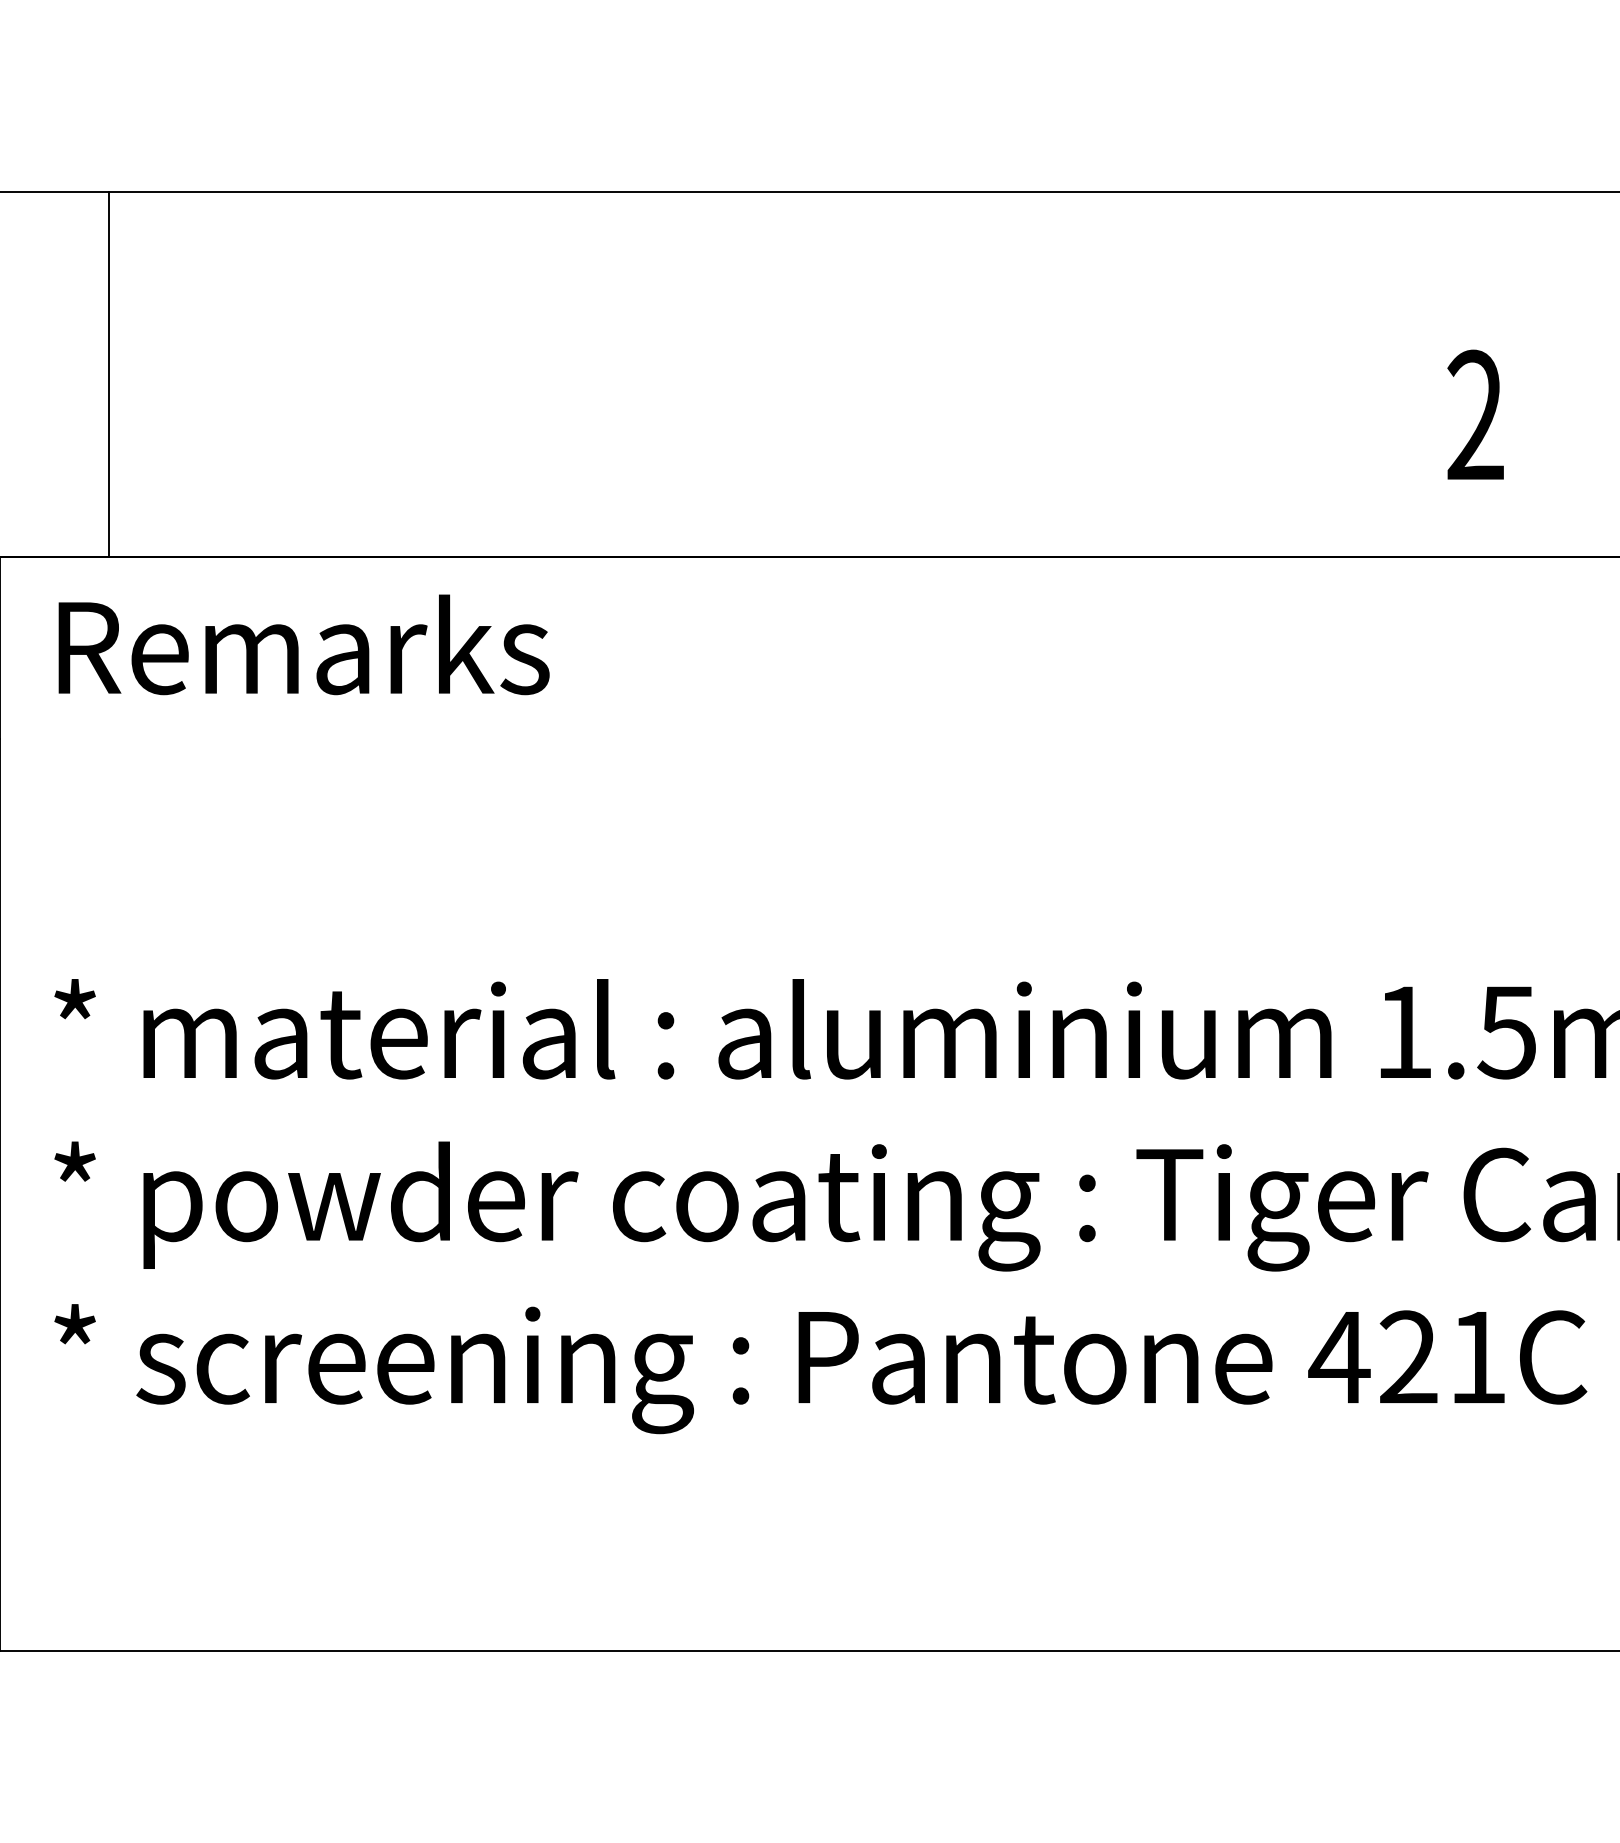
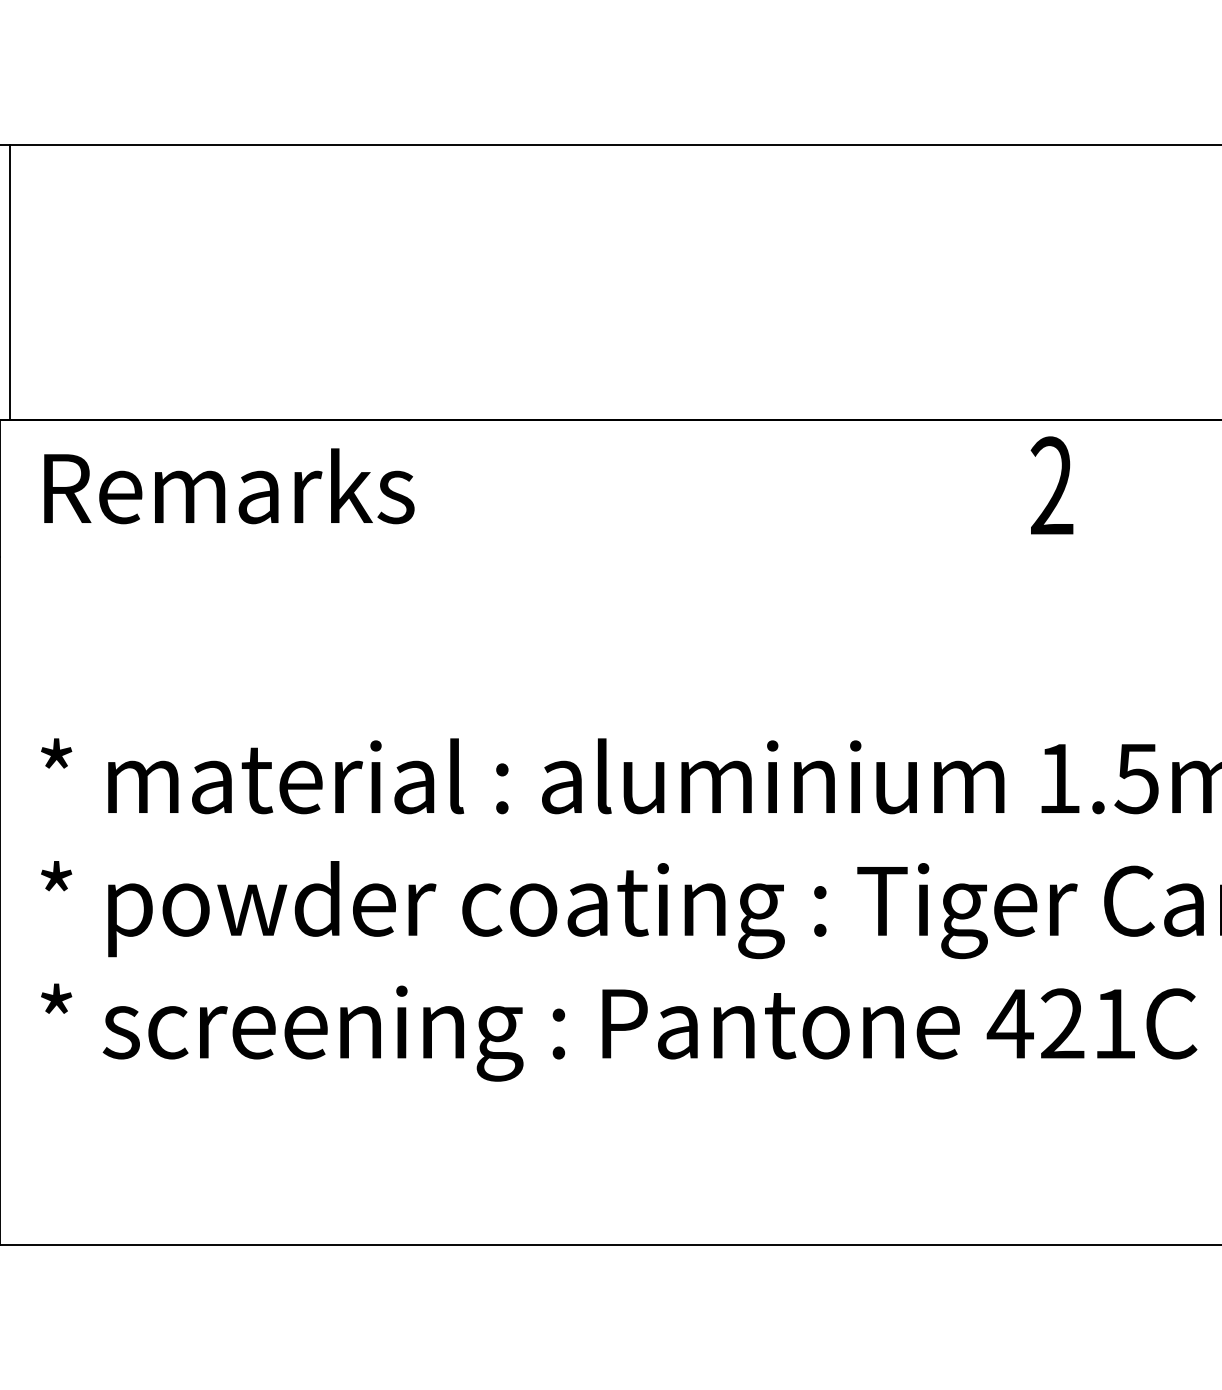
line: (109, 374) -> (10, 282), moved
text: (1475, 414) -> (1051, 485), moved

